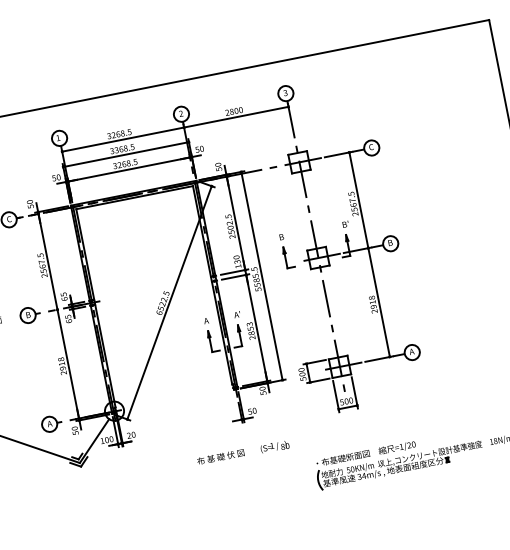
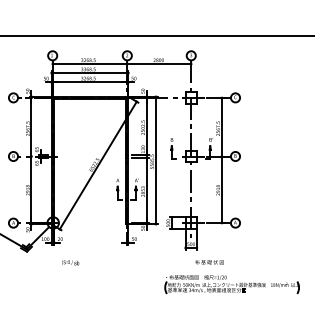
text: (274, 446) -> (70, 262), moved
text: (220, 457) -> (209, 262), moved

